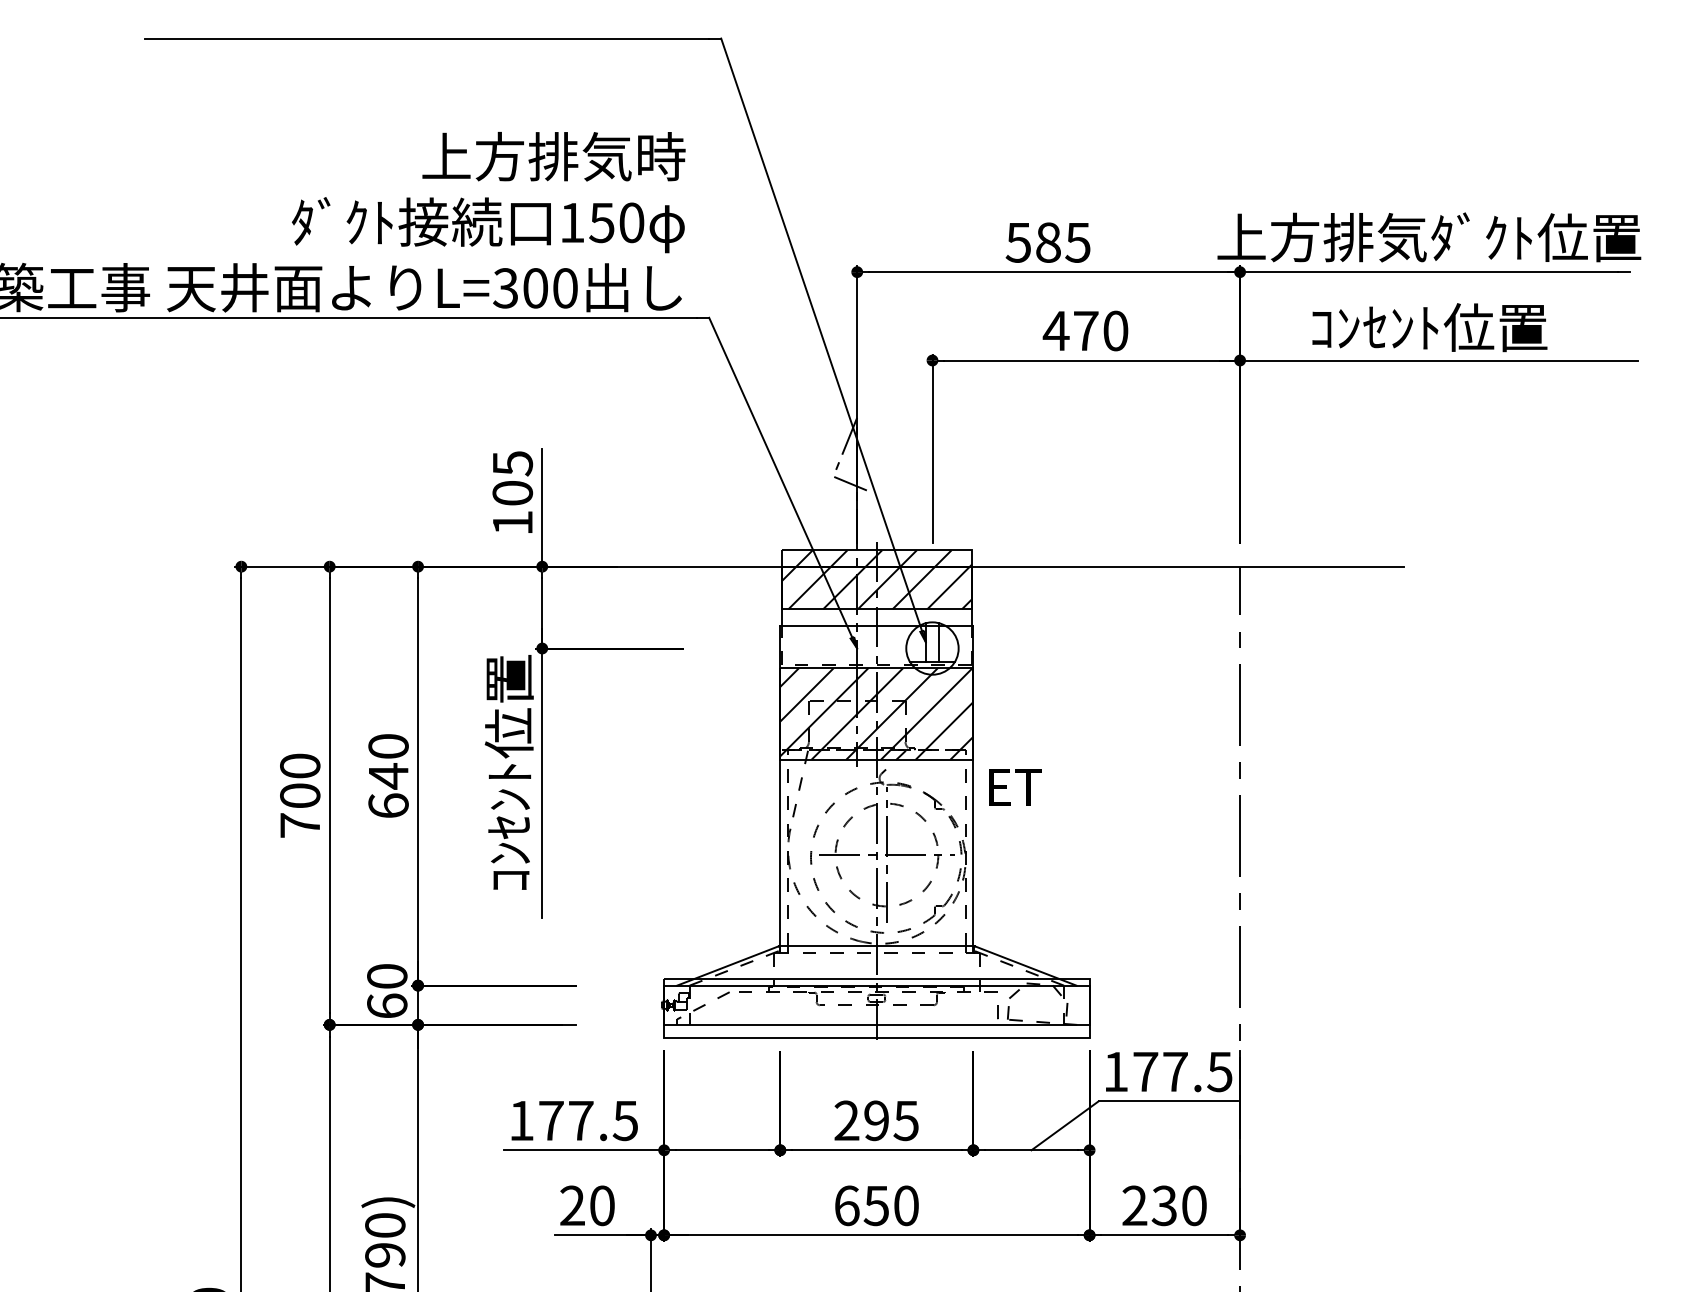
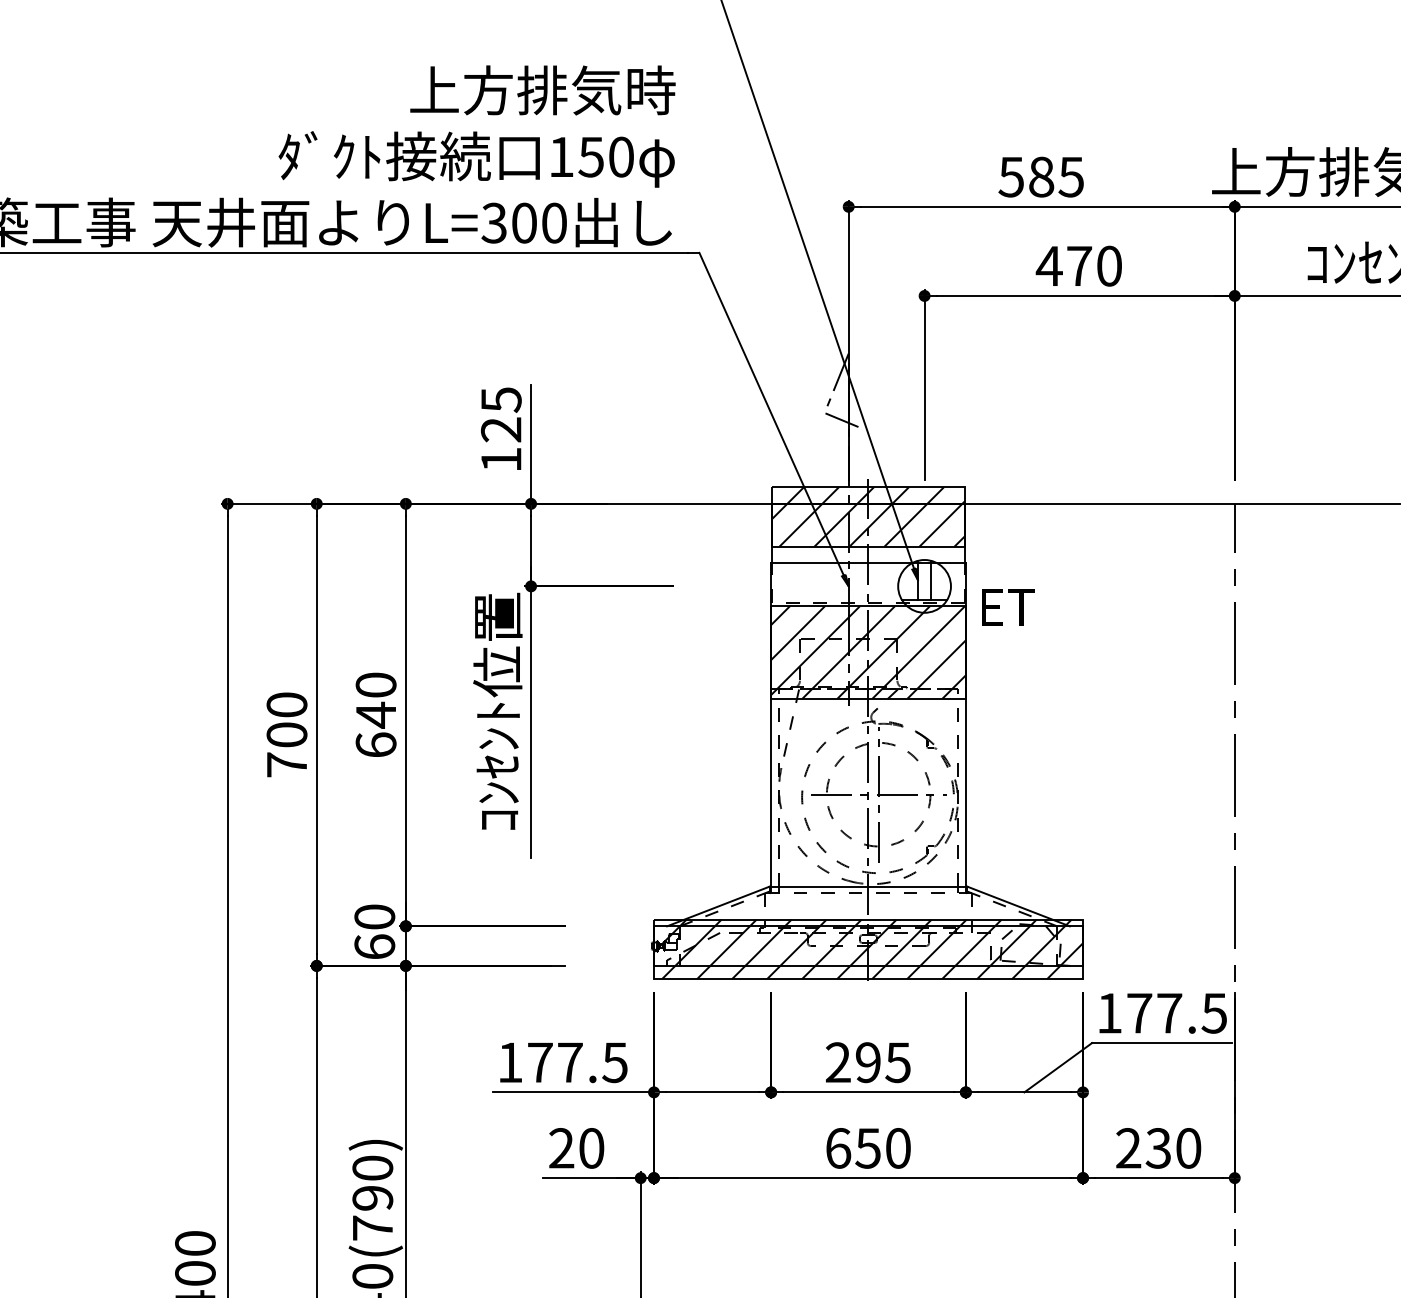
text: (512, 493) -> (501, 430), 105 -> 125
text: (1015, 787) -> (1008, 607), moved
hatch: (876, 1008) -> (868, 949), added

